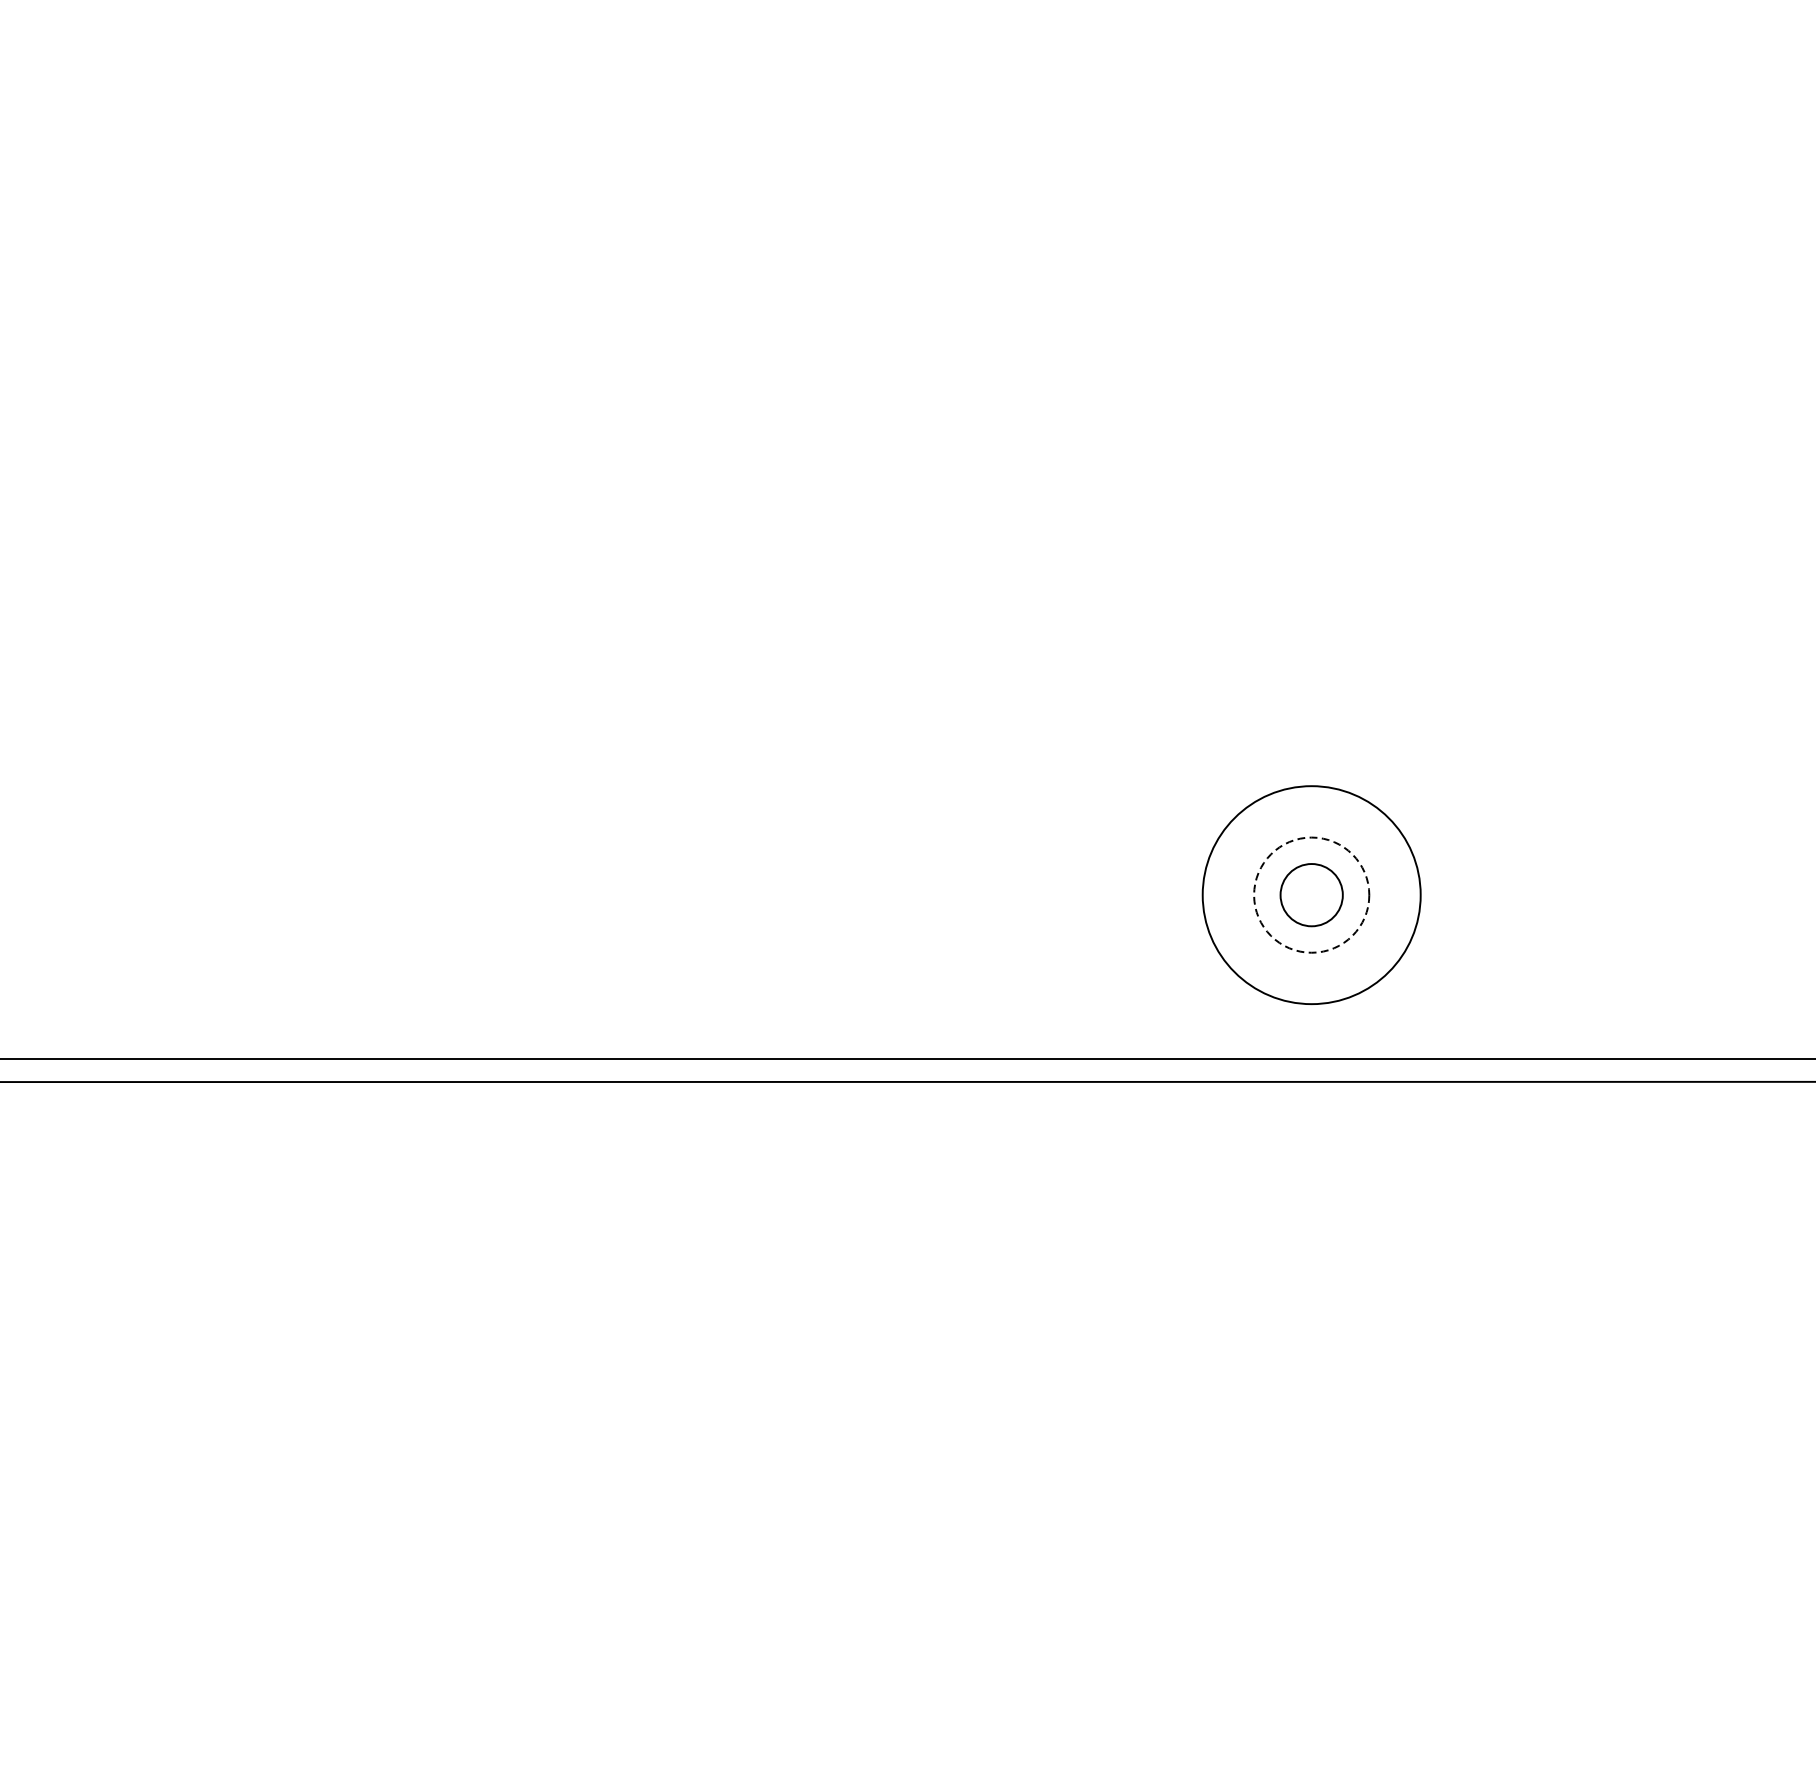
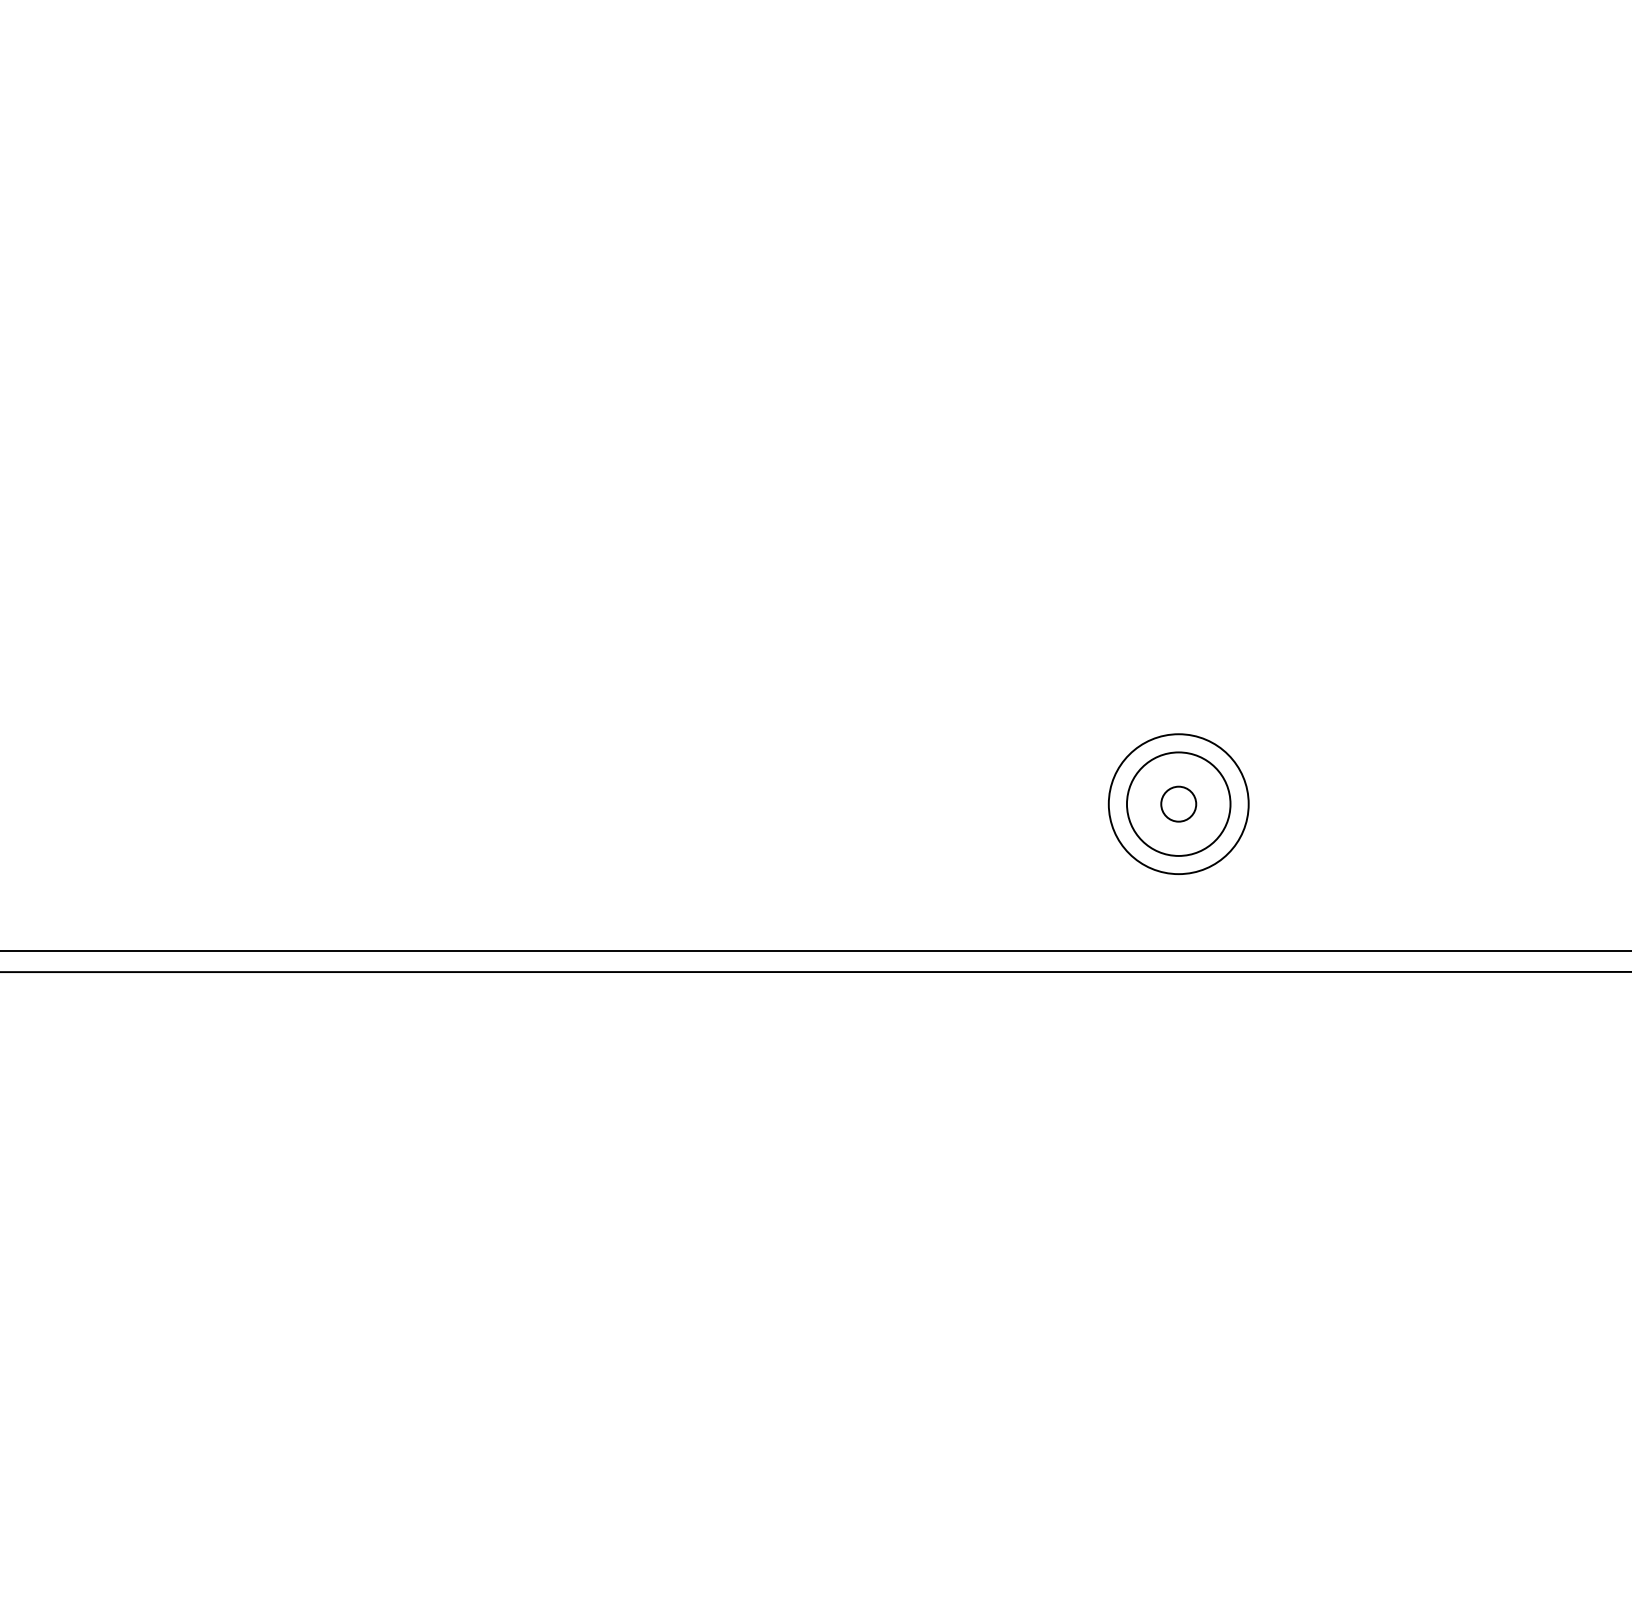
circle: (1311, 894) -> (1178, 803), dashed -> solid
circle: (1311, 894) -> (1178, 803), size x0.62
circle: (1311, 895) -> (1178, 804), size x0.71

